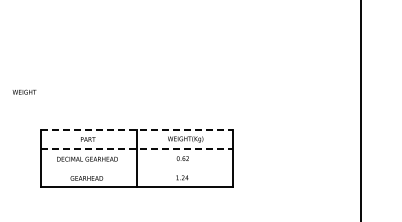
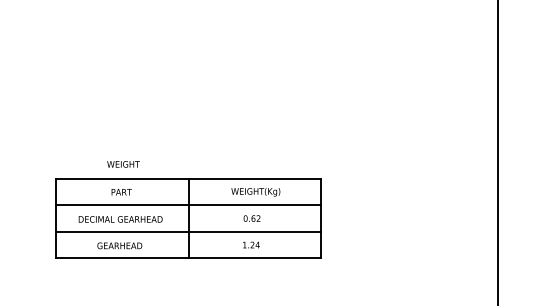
text: (24, 91) -> (123, 163), moved
line: (137, 129) -> (189, 178), dashed -> solid
line: (137, 148) -> (189, 204), dashed -> solid
line: (136, 168) -> (188, 232), added

